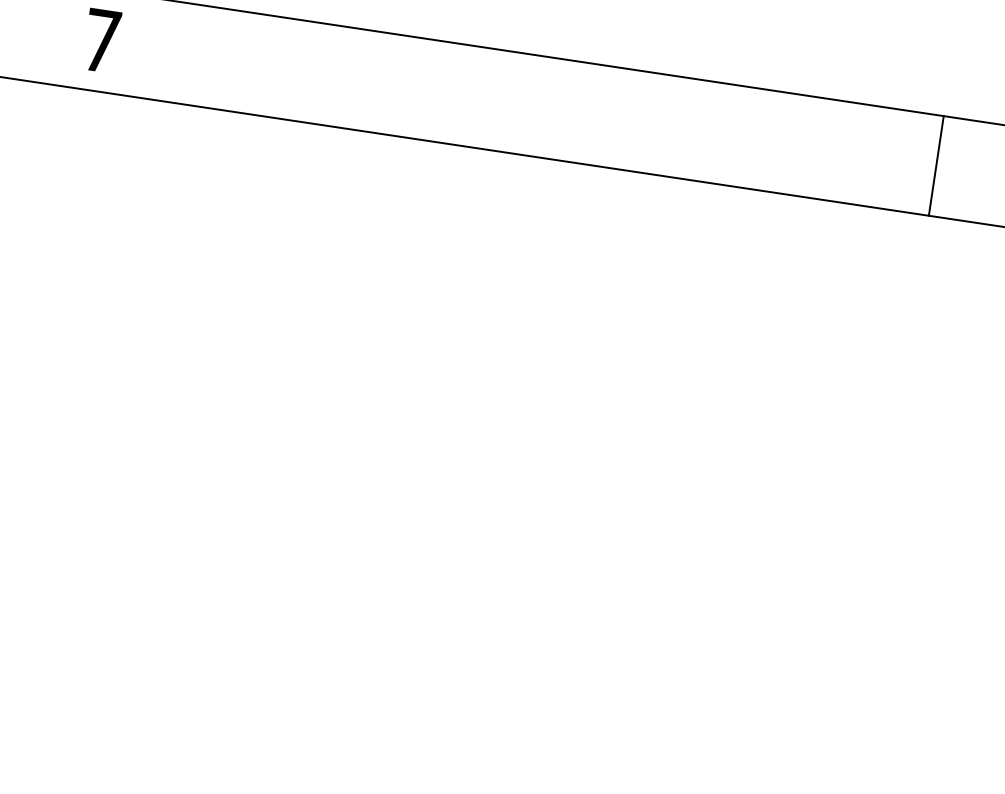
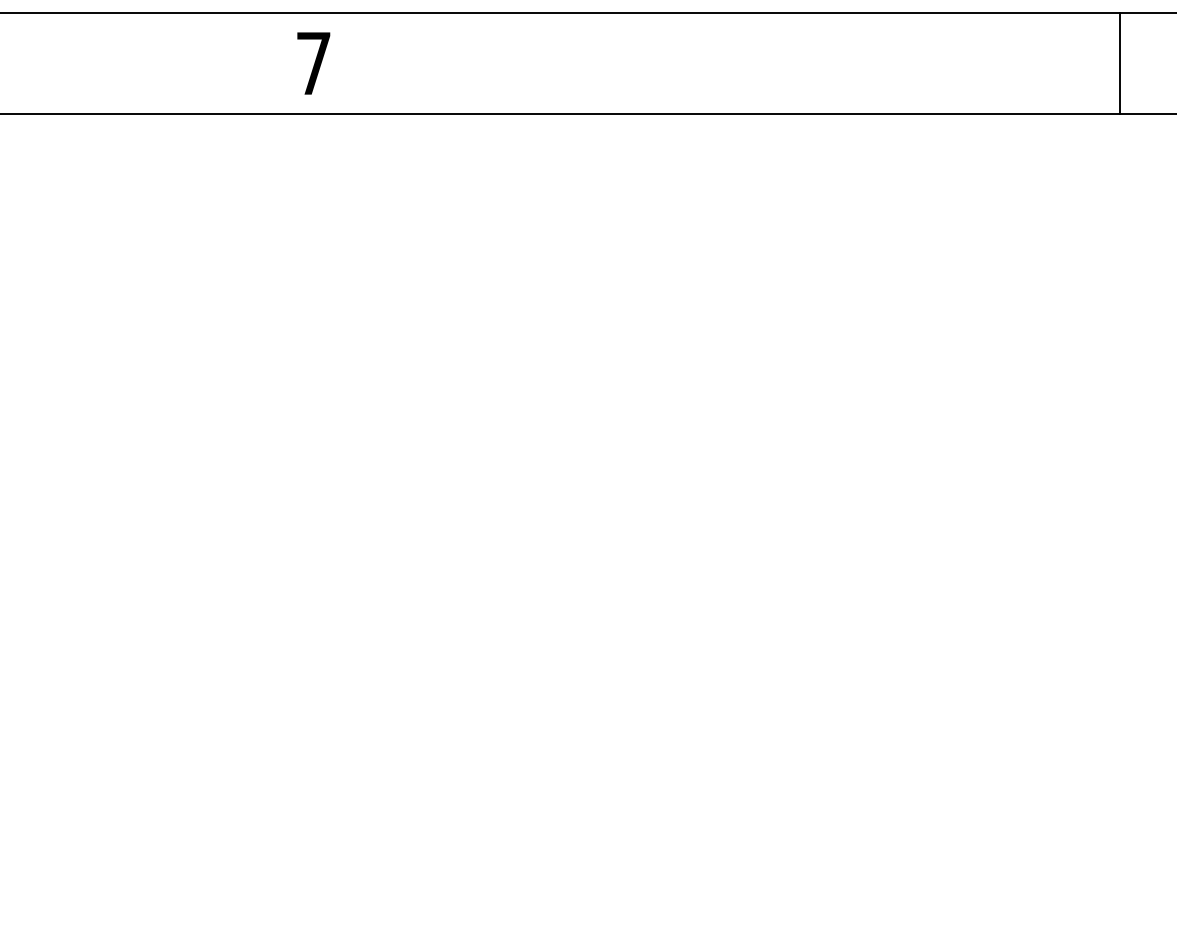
line: (936, 165) -> (1119, 63), moved

